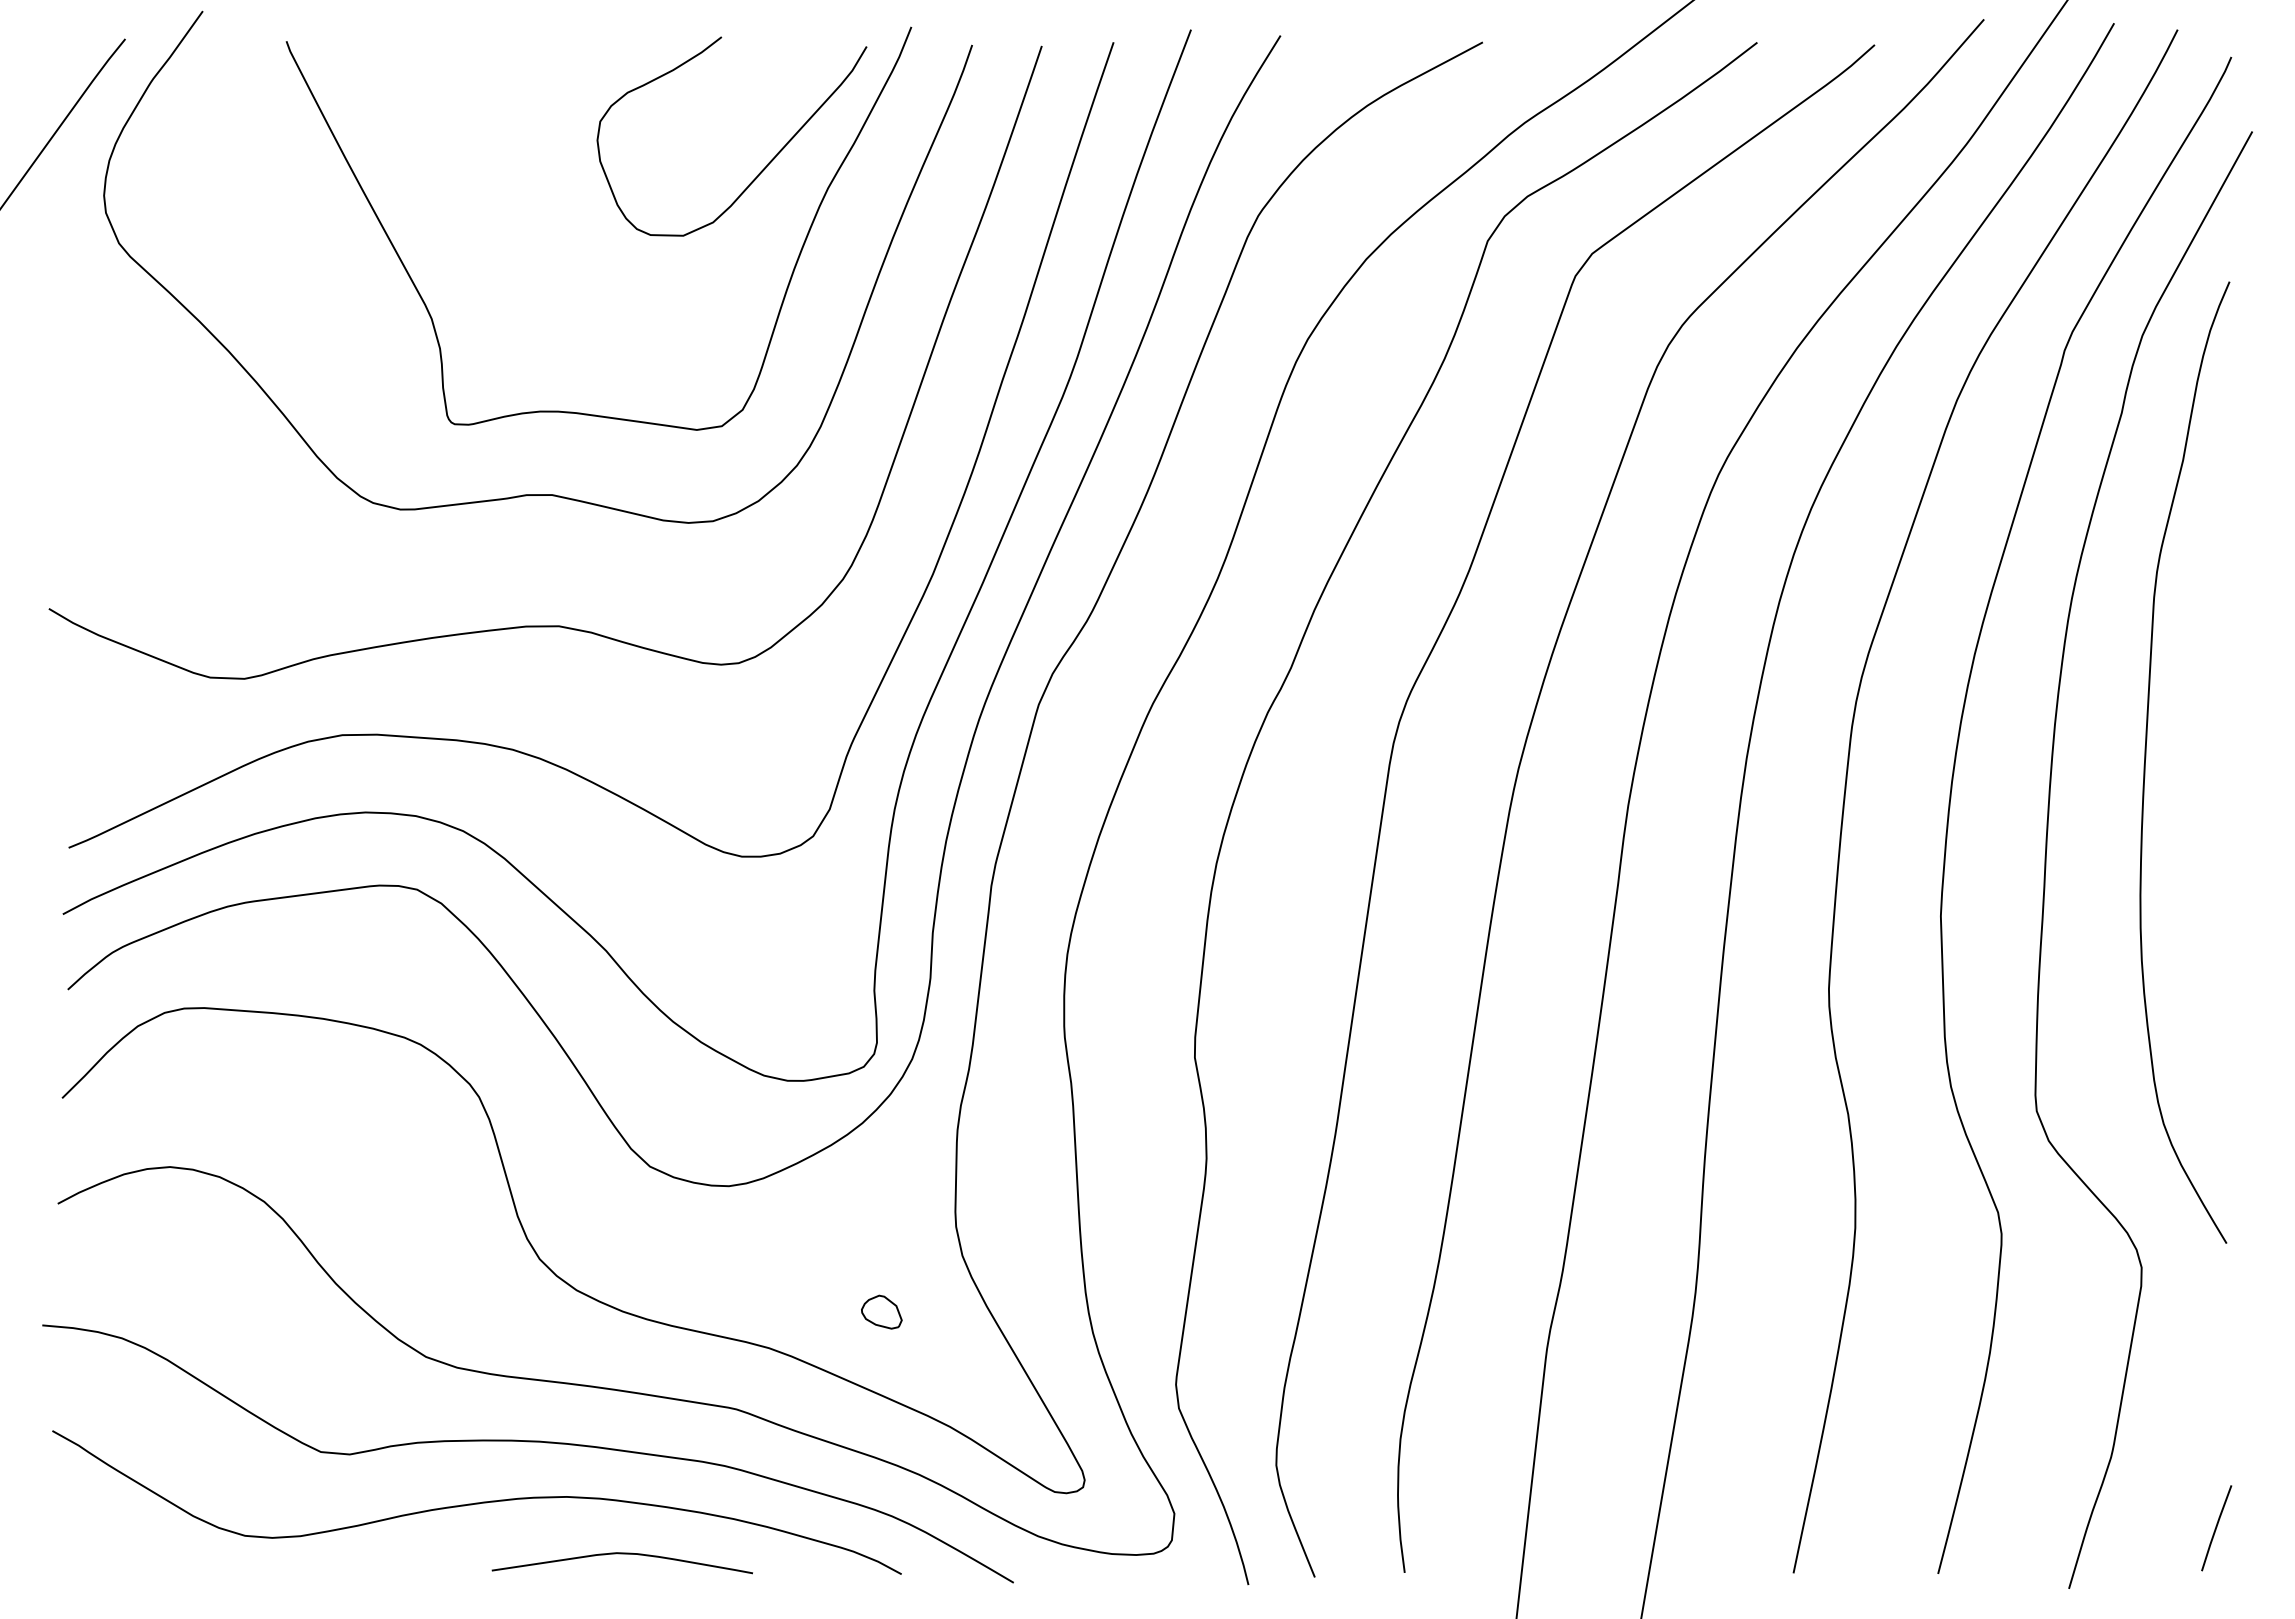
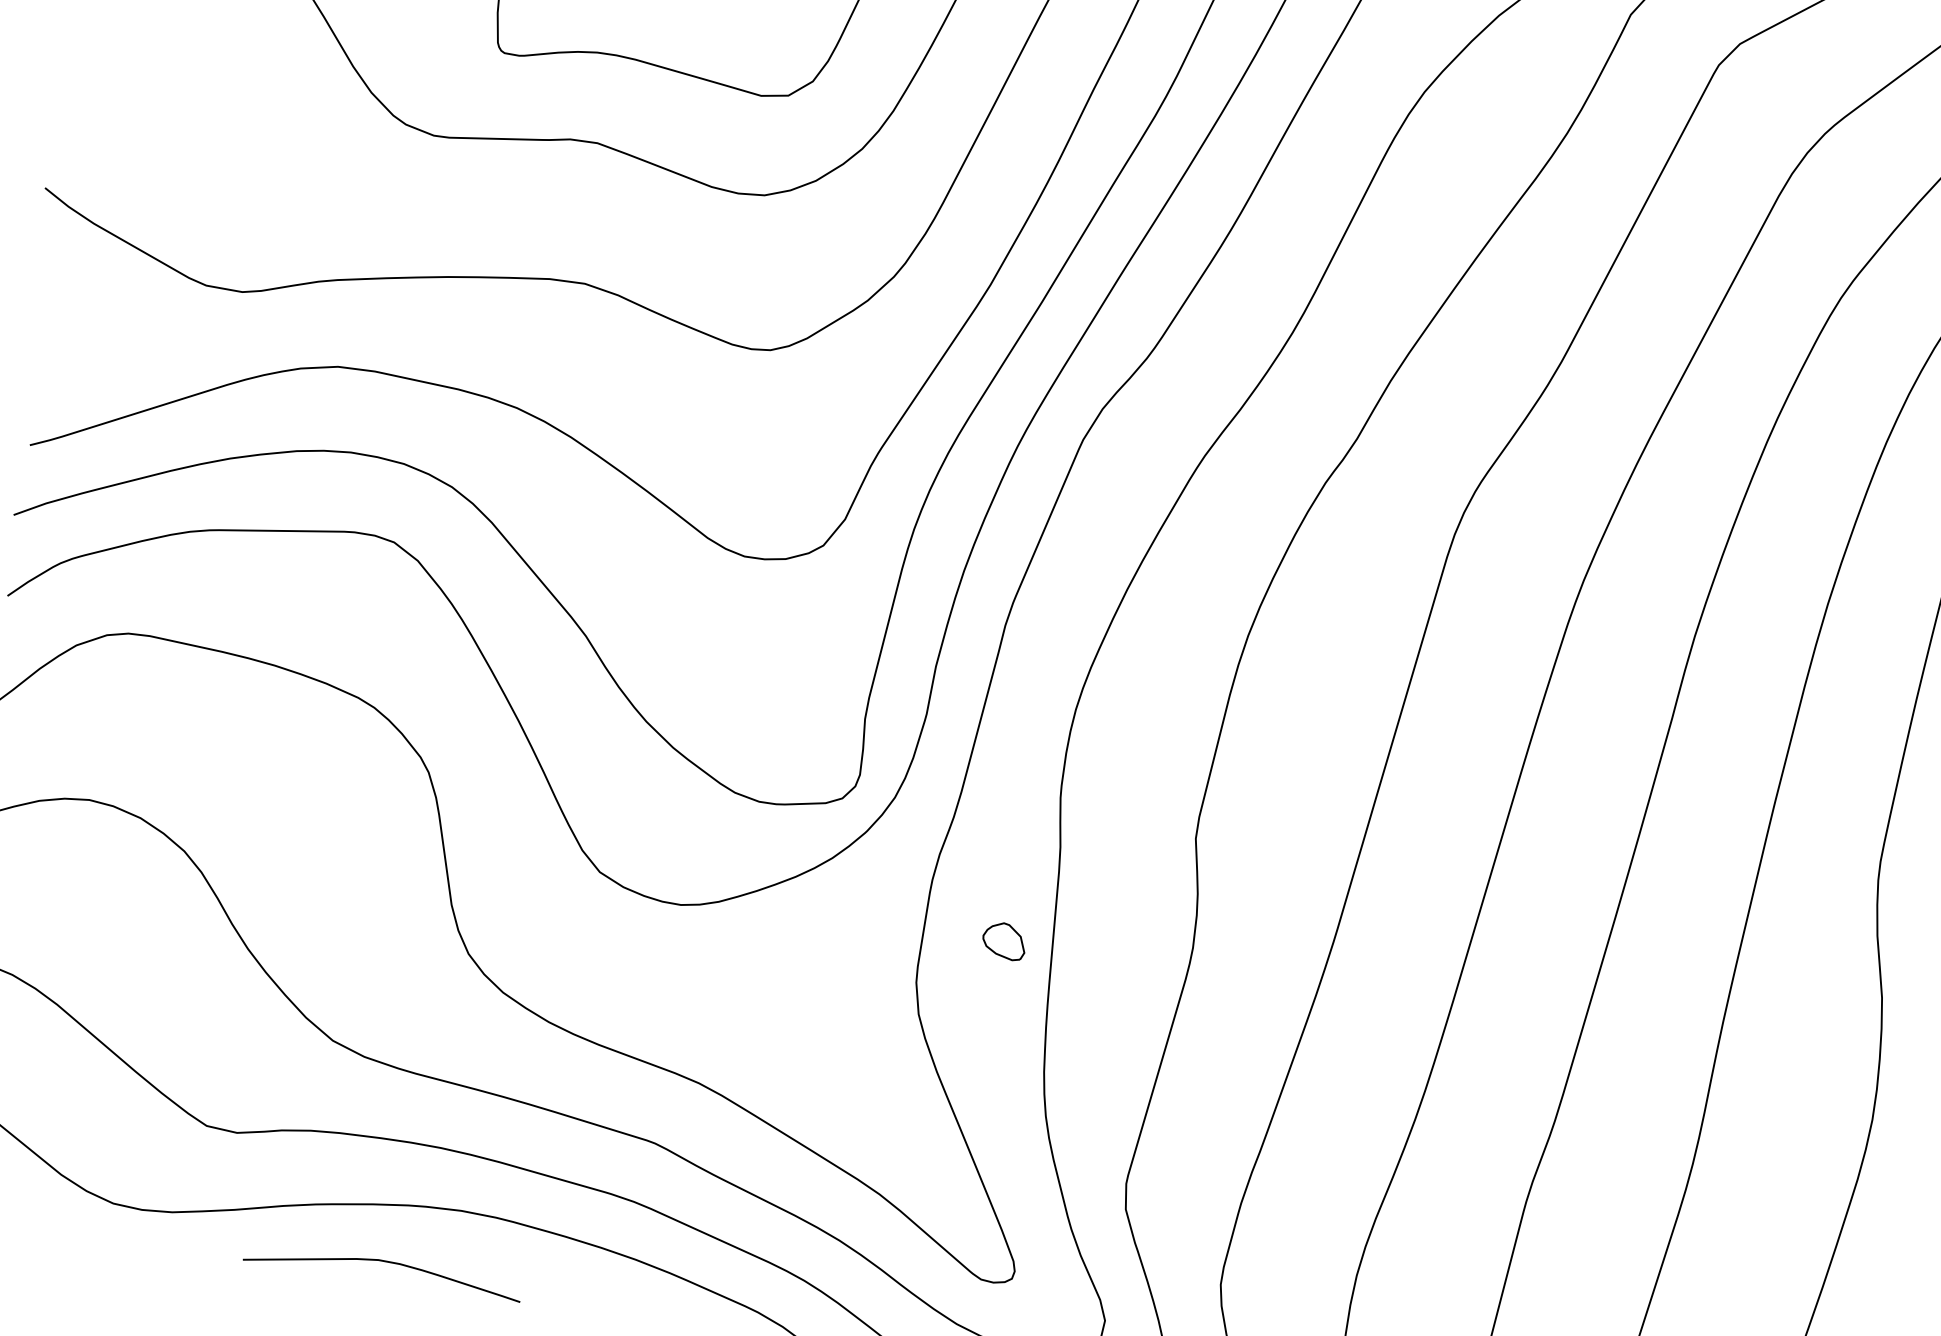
part: (881, 1311) -> (1004, 940), moved
curve: (621, 1554) -> (383, 1262), moved

